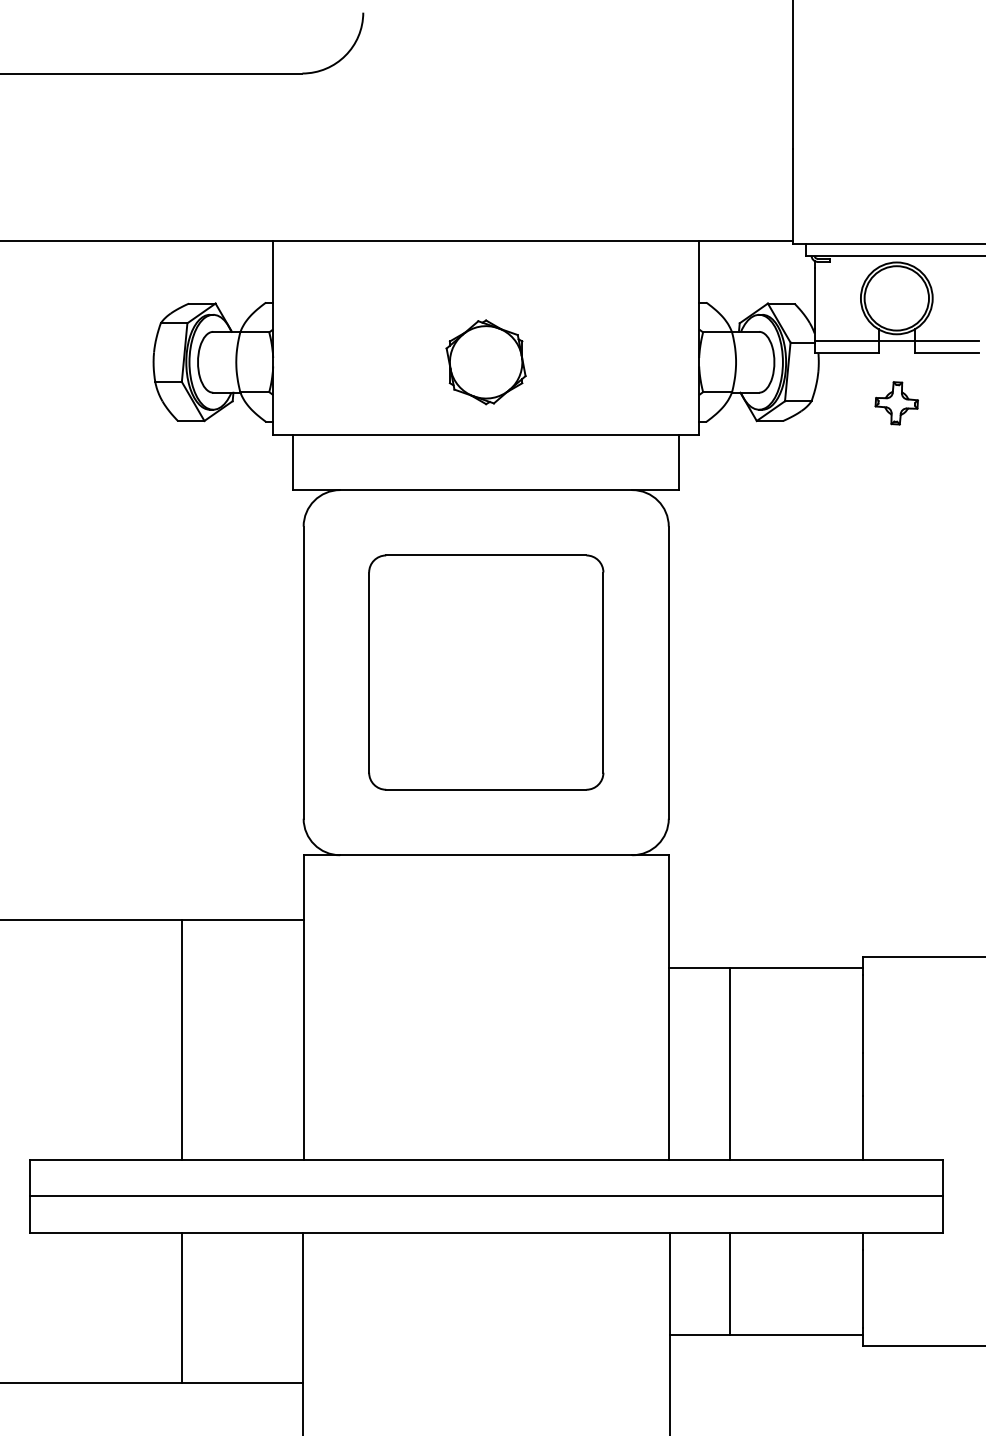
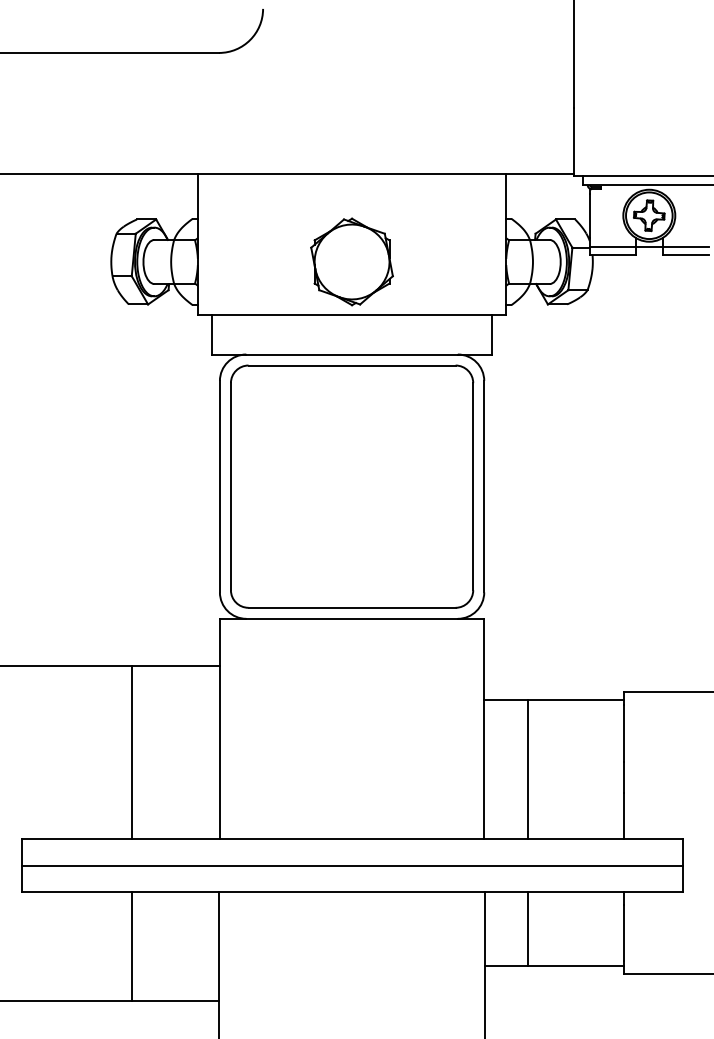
part: (485, 362) -> (351, 262), size x1.43
part: (896, 403) -> (649, 215), moved
part: (486, 672) -> (352, 486), size x1.43

